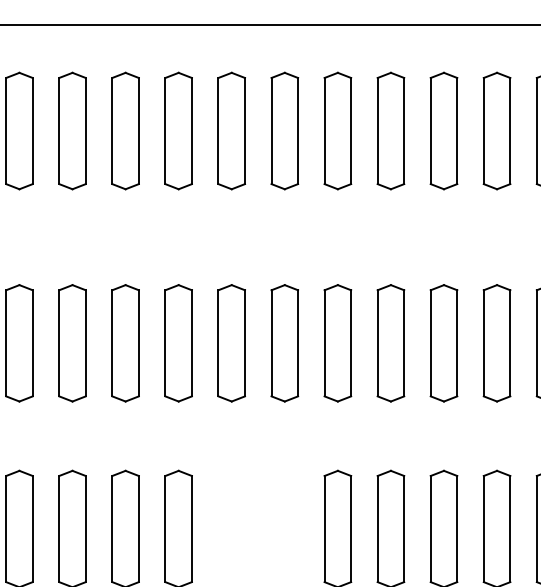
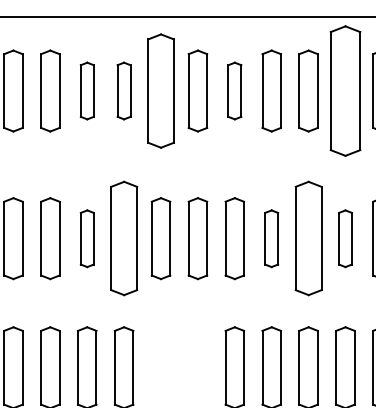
part: (125, 130) -> (87, 90), size x0.7
part: (177, 130) -> (123, 90), size x0.7
part: (230, 130) -> (160, 90), size x1.4
part: (337, 130) -> (234, 90), size x0.7
part: (497, 130) -> (345, 90), size x1.6
part: (125, 343) -> (87, 238), size x0.7
part: (177, 343) -> (123, 238), size x1.4
part: (390, 343) -> (271, 238), size x0.7
part: (443, 343) -> (308, 238), size x1.4
part: (497, 343) -> (345, 238), size x0.7

